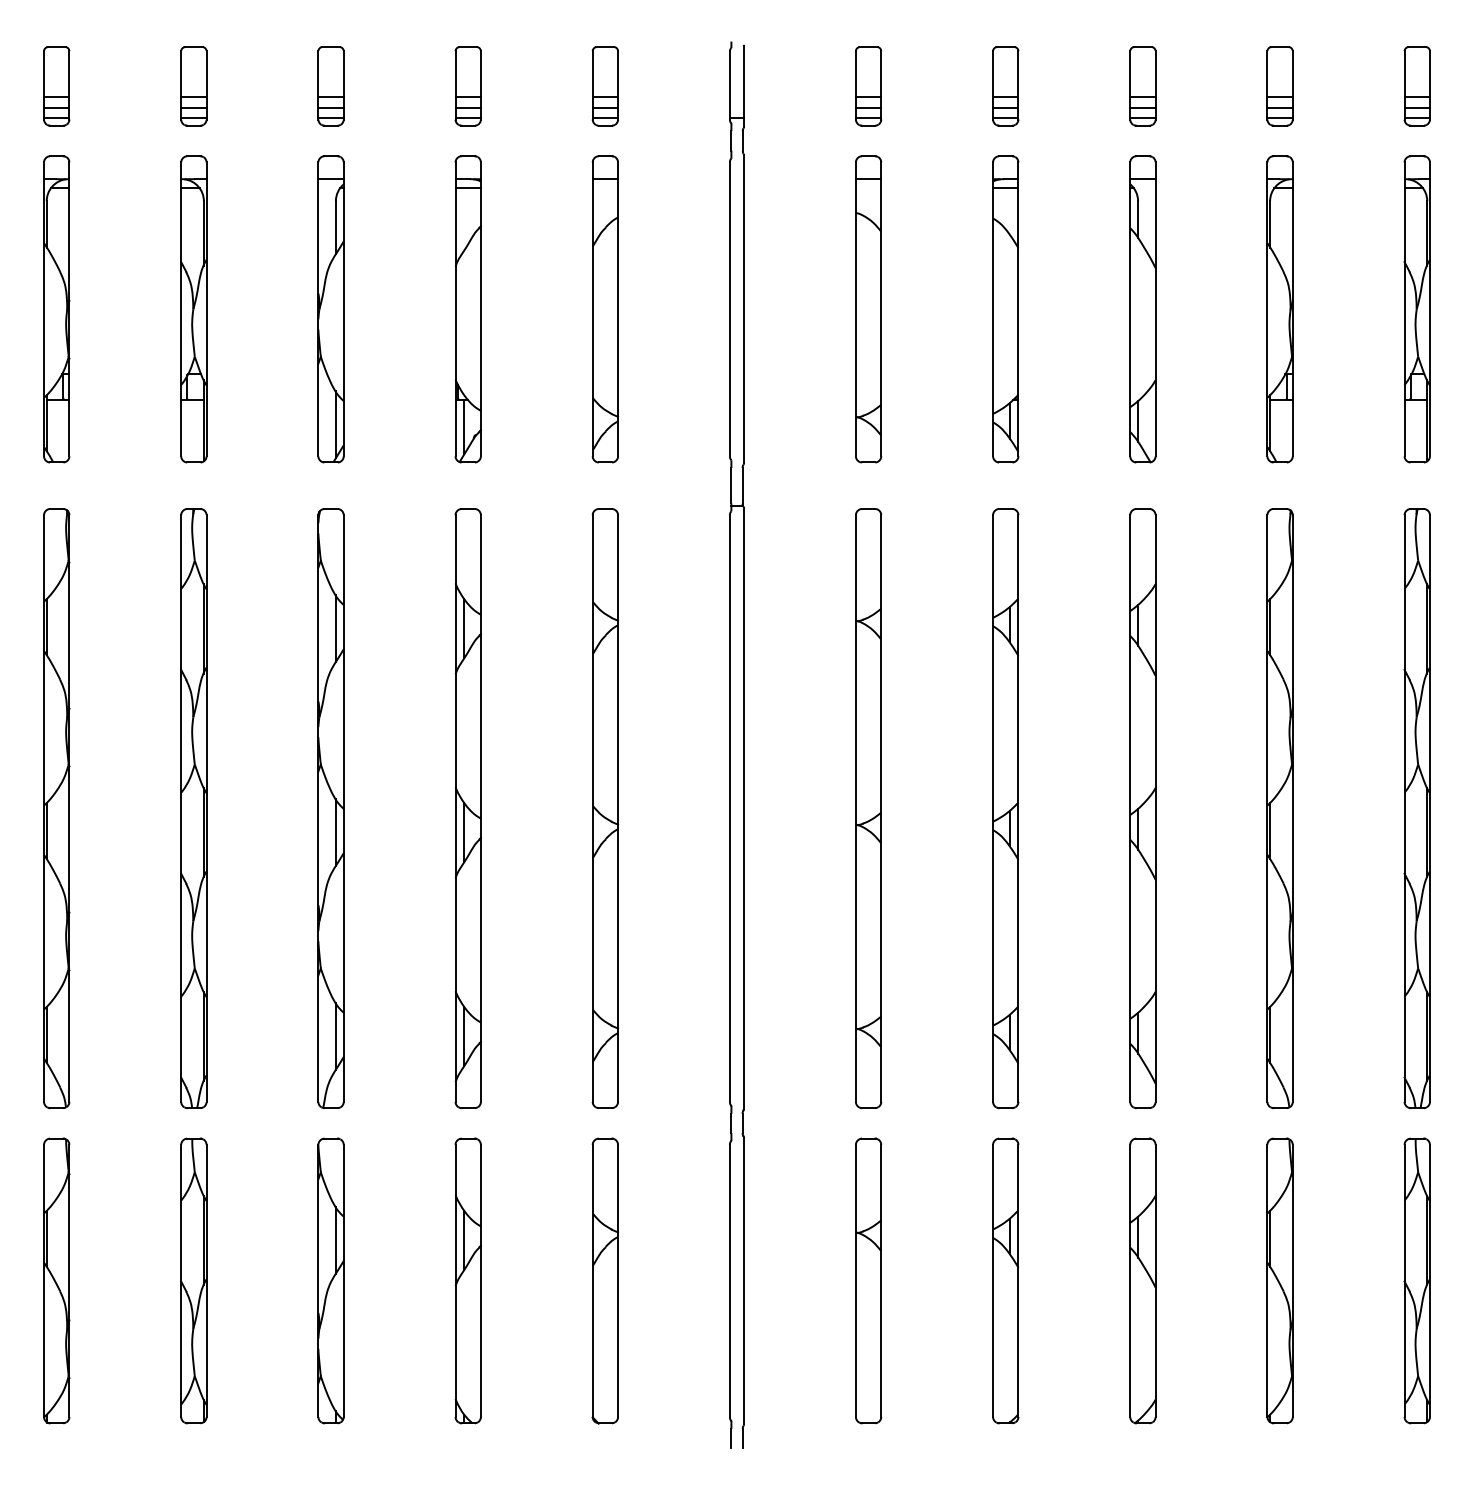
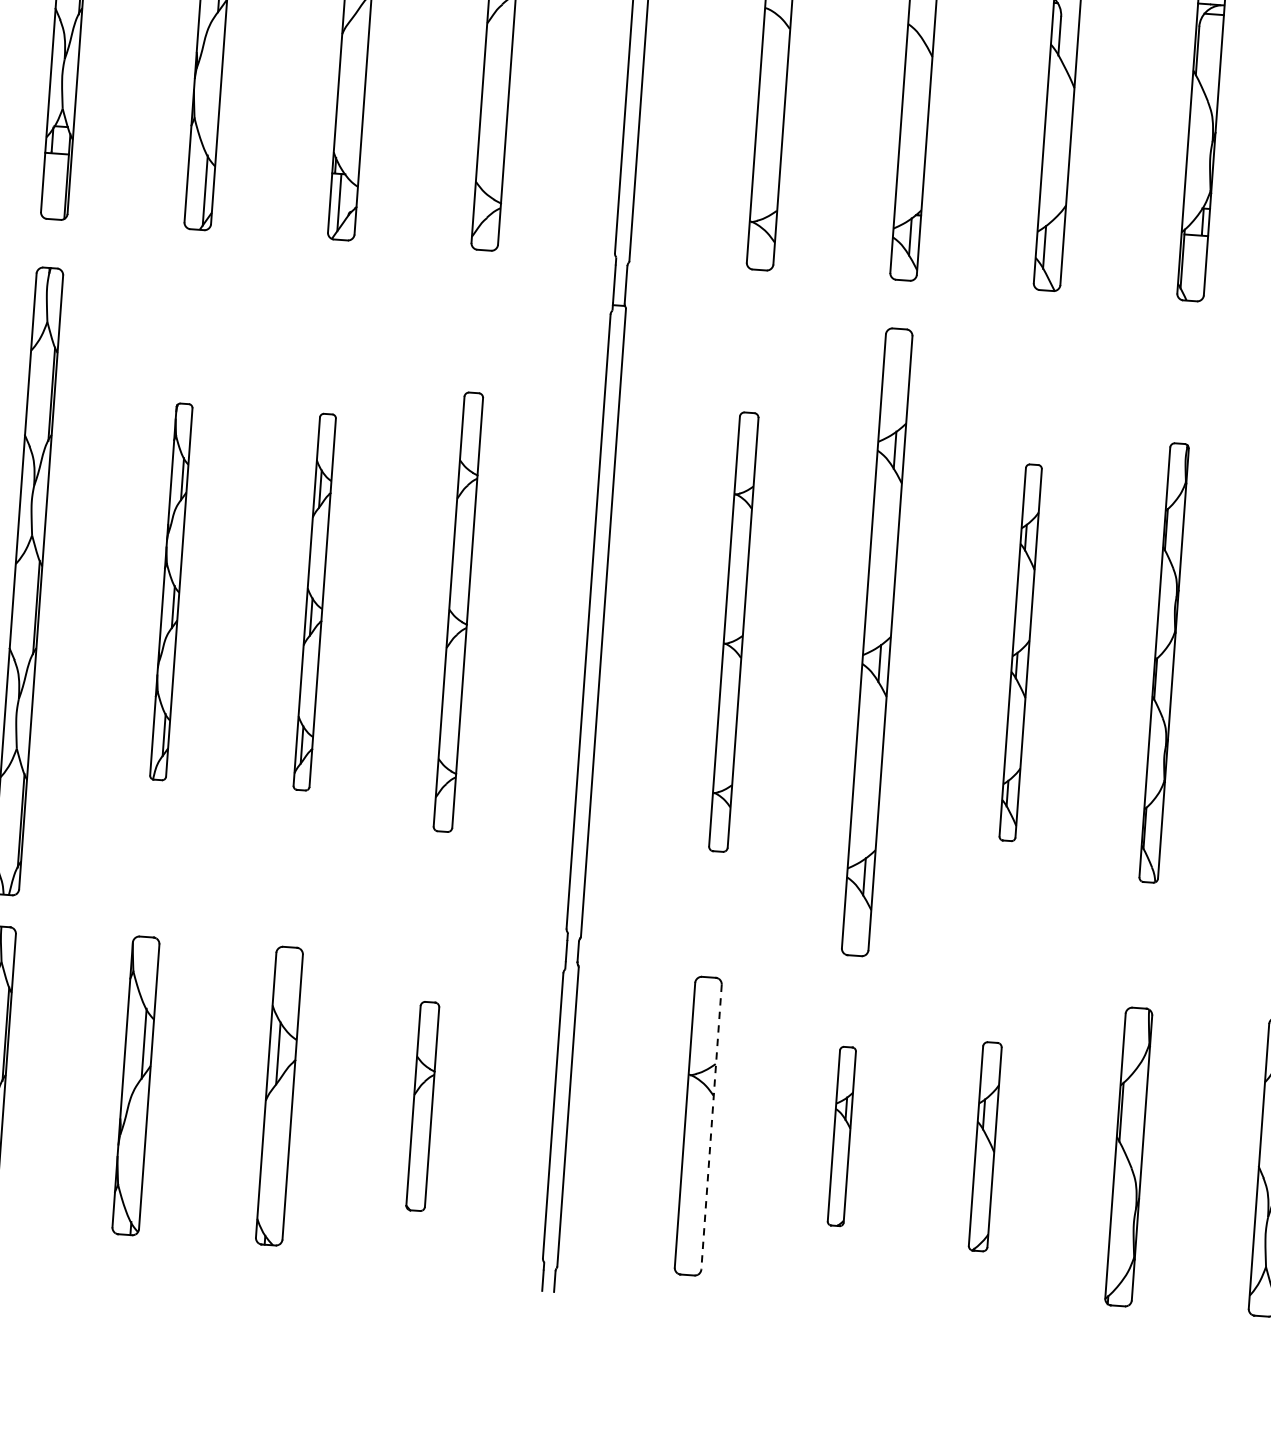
part: (330, 808) -> (170, 591), size x0.6
part: (467, 808) -> (314, 601), size x0.6
part: (605, 808) -> (458, 612), size x0.7
part: (868, 808) -> (733, 631), size x0.7
part: (1142, 808) -> (1020, 652), size x0.6
part: (1279, 808) -> (1163, 662), size x0.7
part: (604, 1280) -> (422, 1105), size x0.7
part: (1005, 1280) -> (841, 1135), size x0.6
part: (1142, 1280) -> (984, 1146), size x0.7
line: (881, 1281) -> (711, 1127), solid -> dashed

